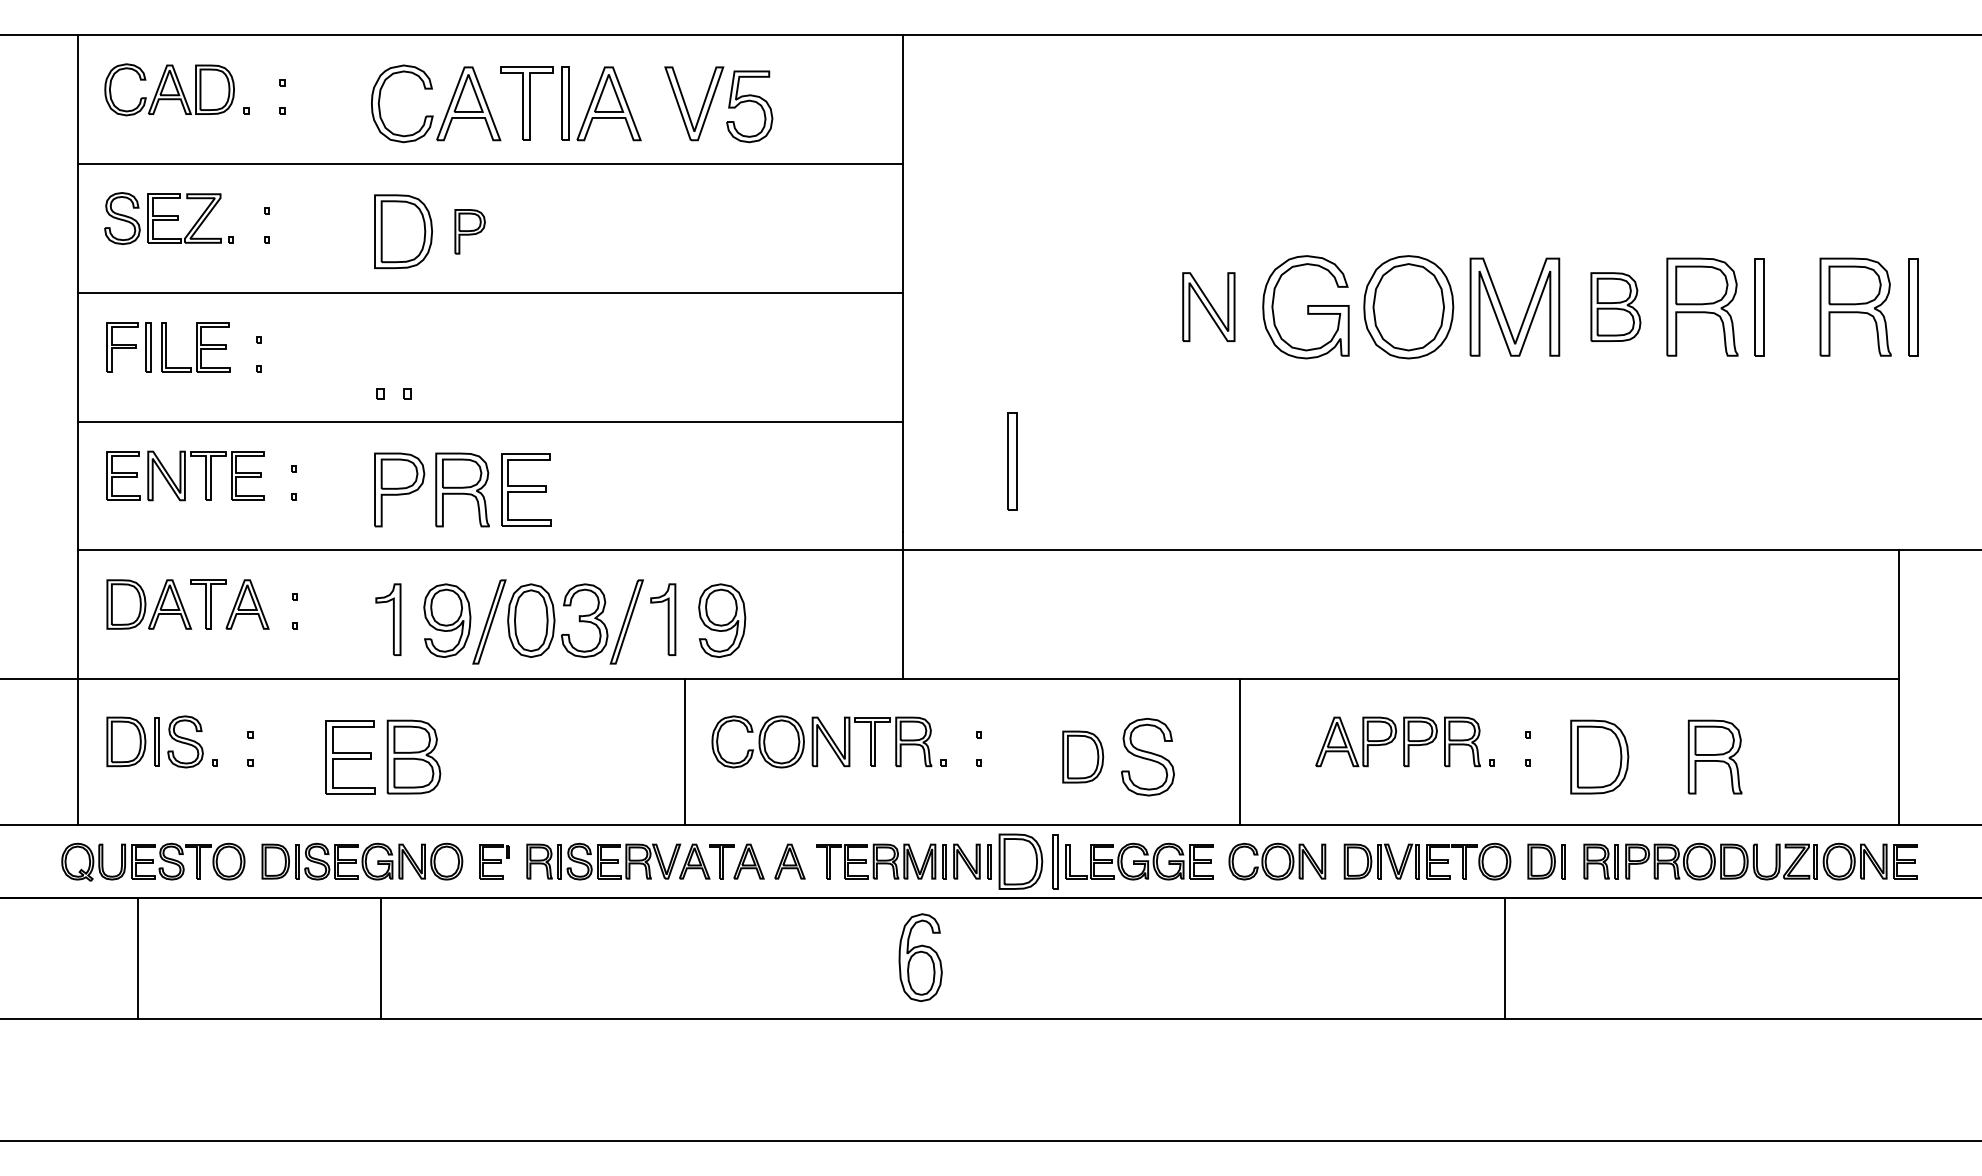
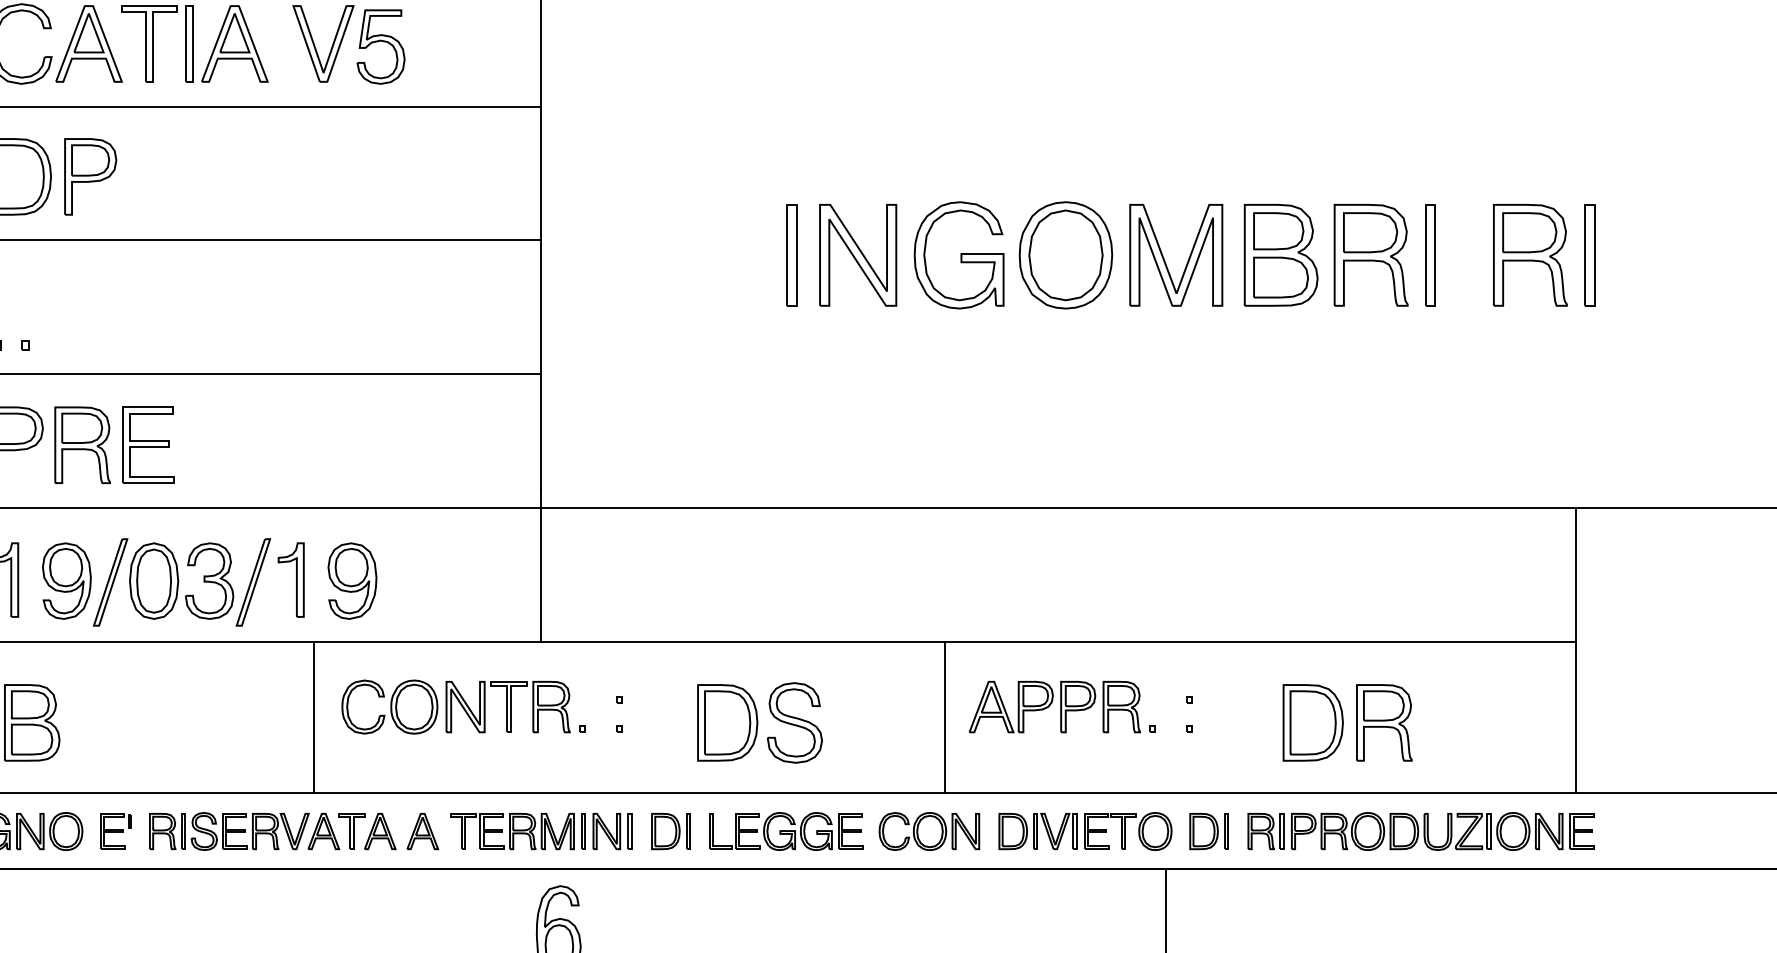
part: (469, 231) -> (89, 176), size x1.67
part: (1208, 306) -> (857, 254), size x1.43
part: (1615, 306) -> (1280, 254), size x1.43
part: (1012, 461) -> (792, 255), moved
line: (1240, 751) -> (945, 717), moved
part: (1082, 756) -> (726, 722), size x1.43
part: (1599, 756) -> (1313, 722), moved
part: (1028, 861) -> (670, 831), size x0.62

